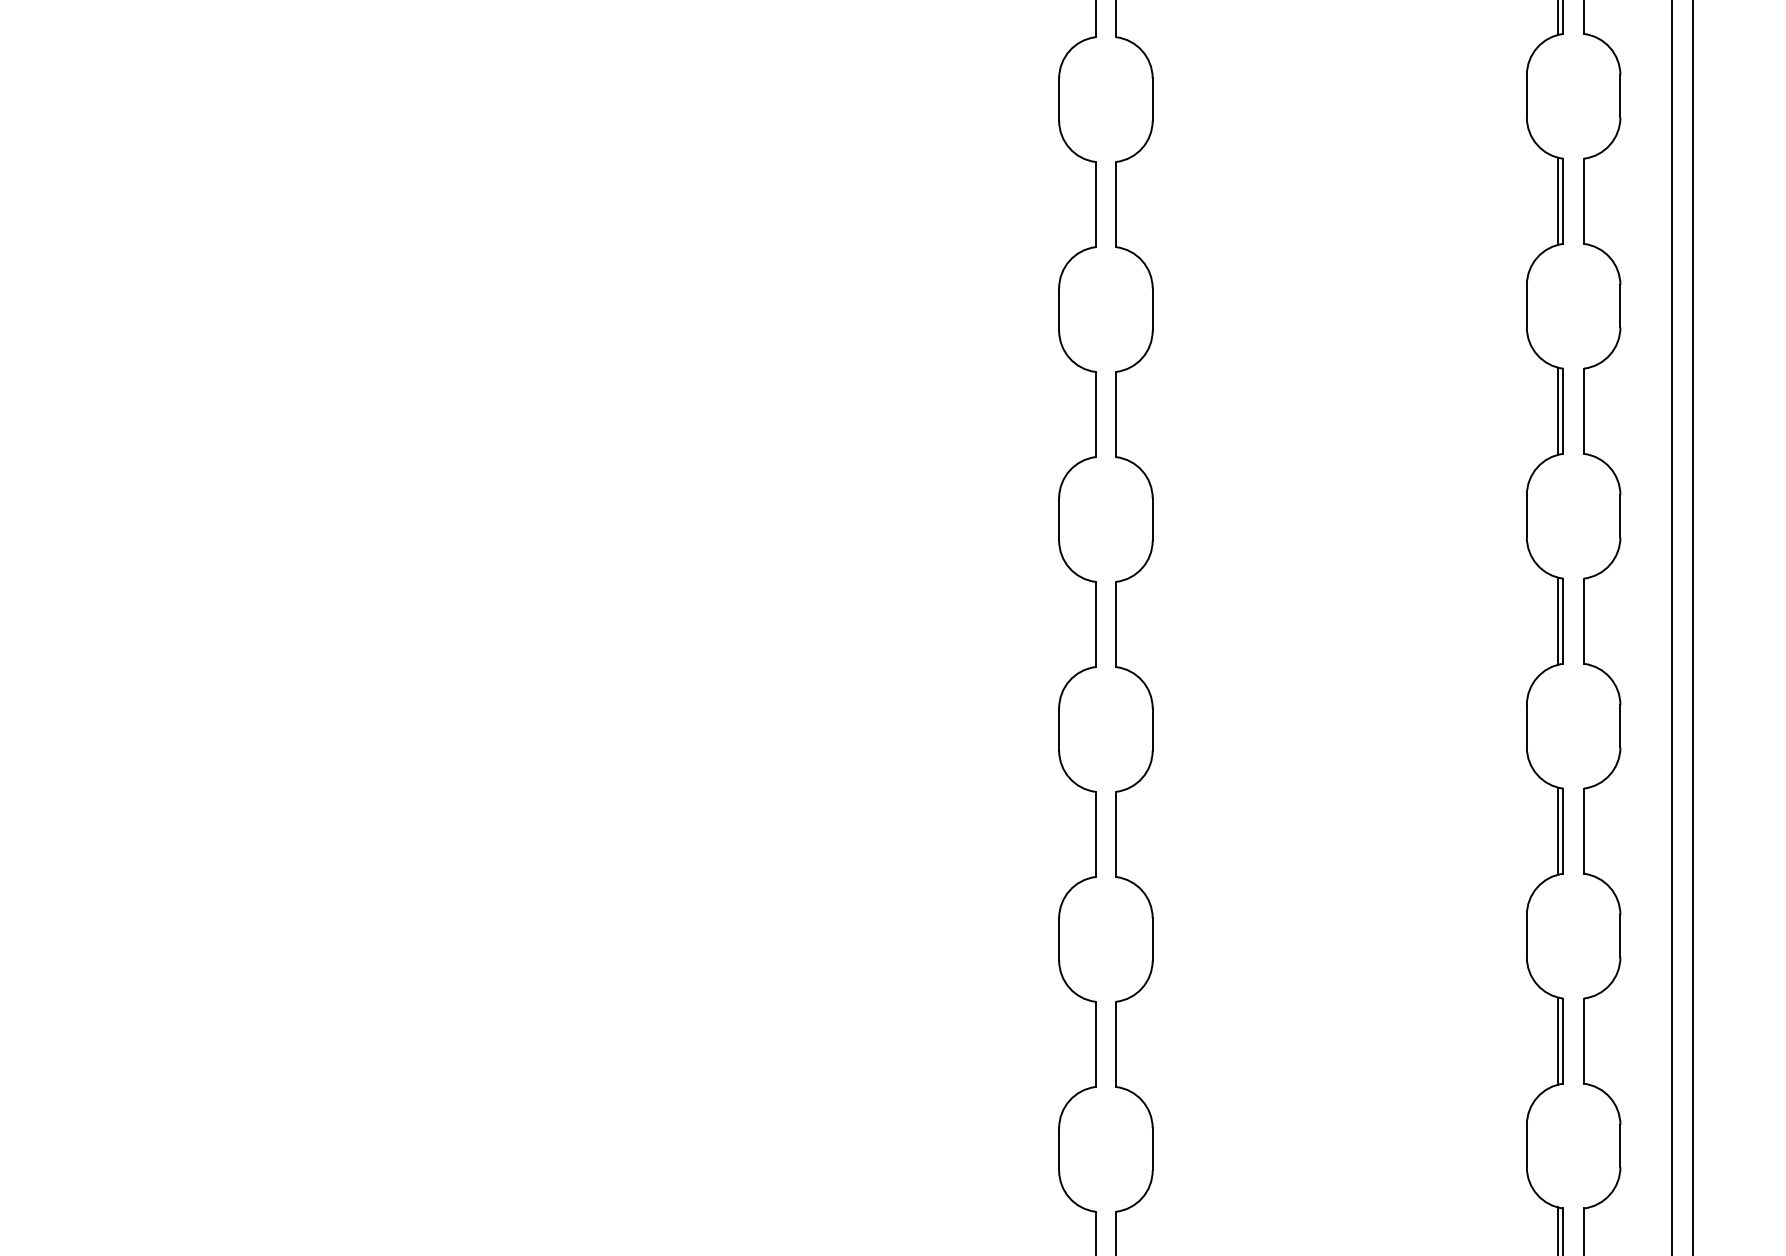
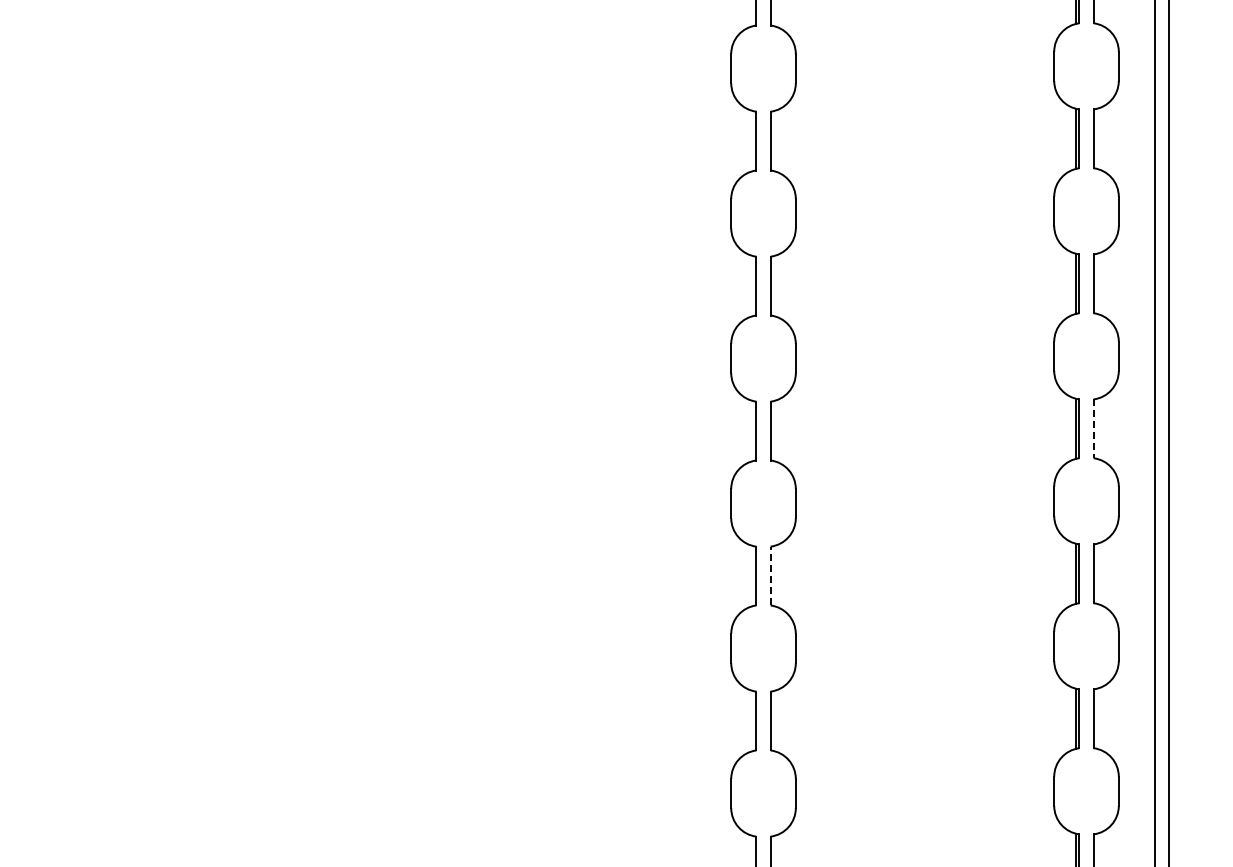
line: (1583, 622) -> (1093, 429), solid -> dashed
line: (1116, 833) -> (770, 575), solid -> dashed

